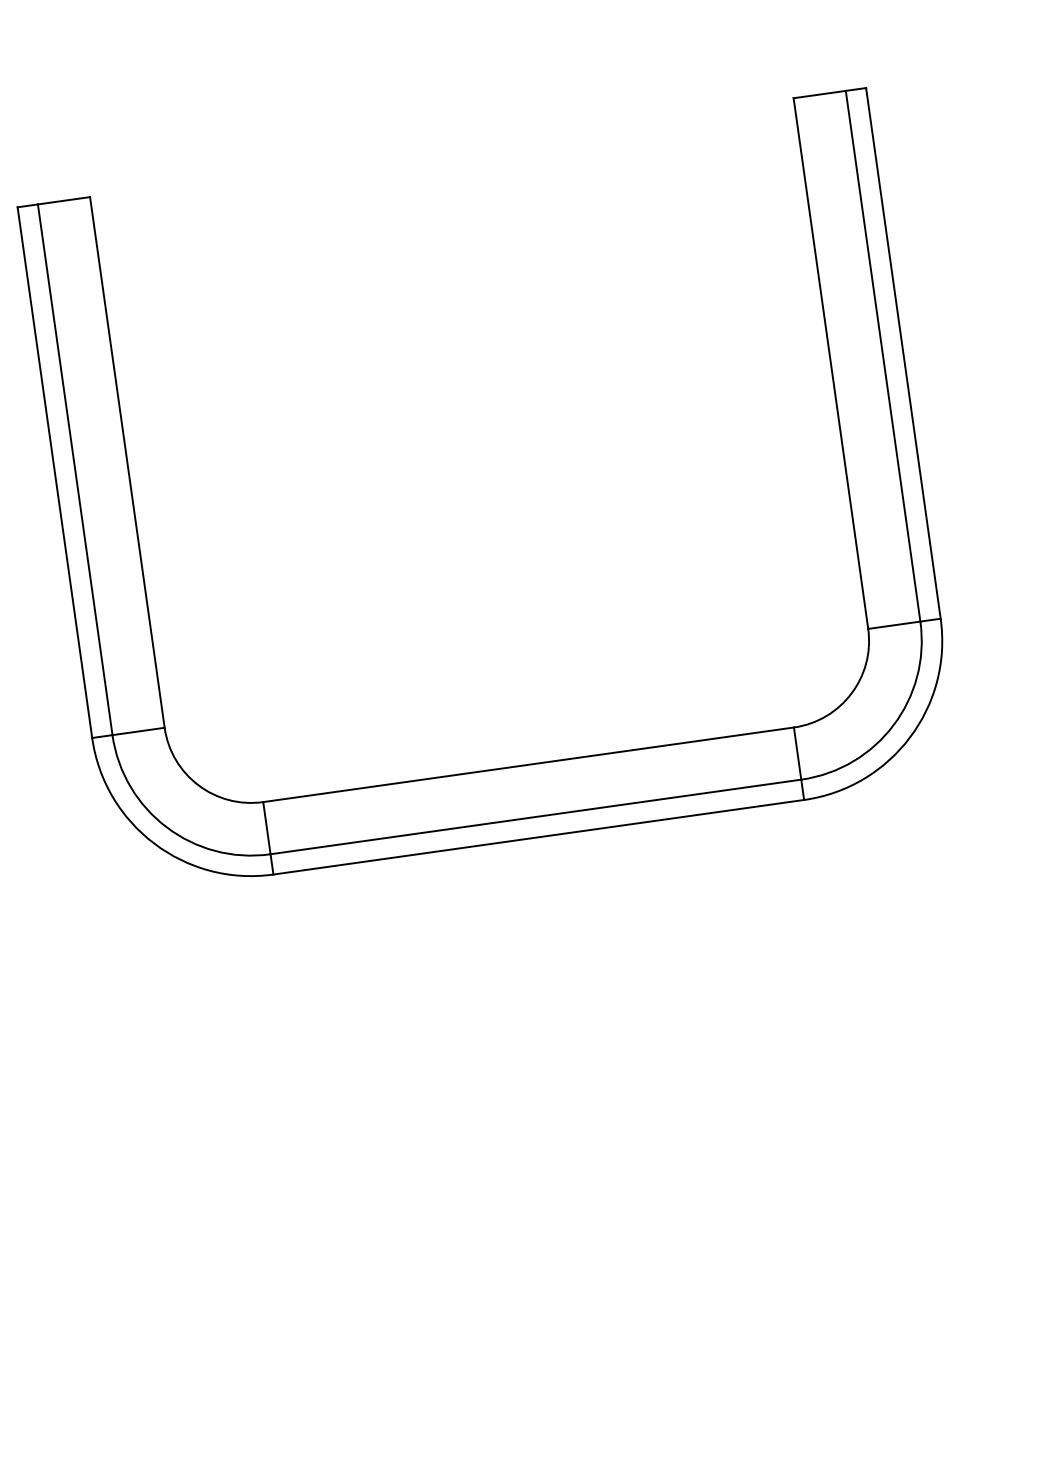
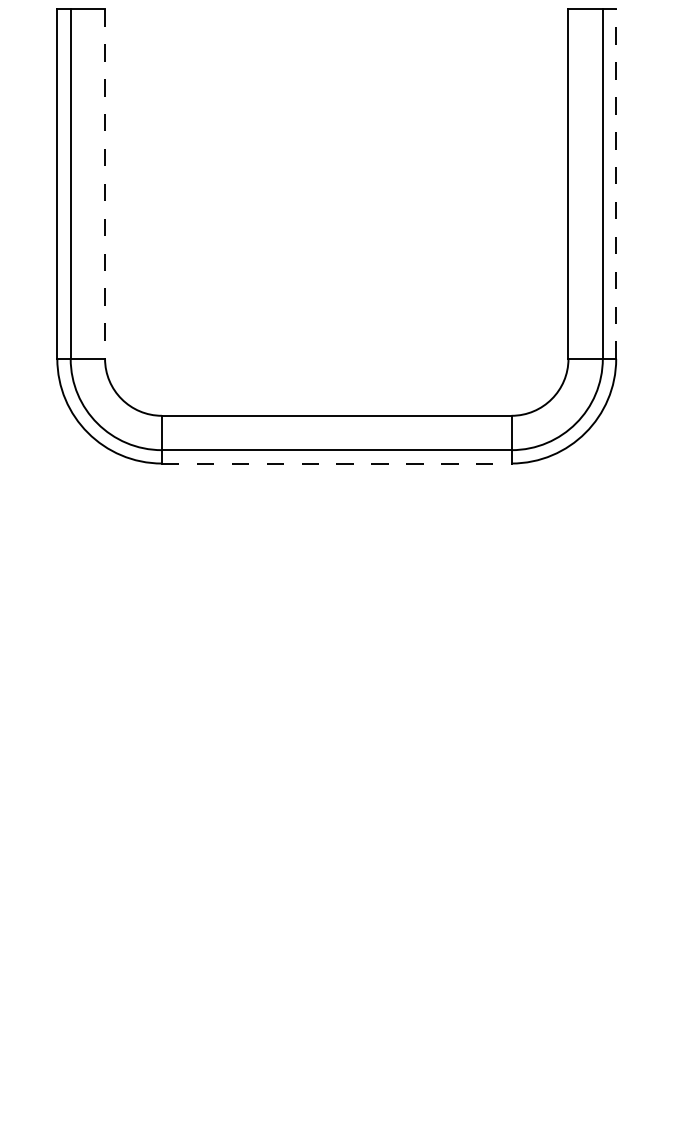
line: (903, 353) -> (616, 184), solid -> dashed
line: (128, 462) -> (105, 184), solid -> dashed
line: (538, 837) -> (336, 463), solid -> dashed

